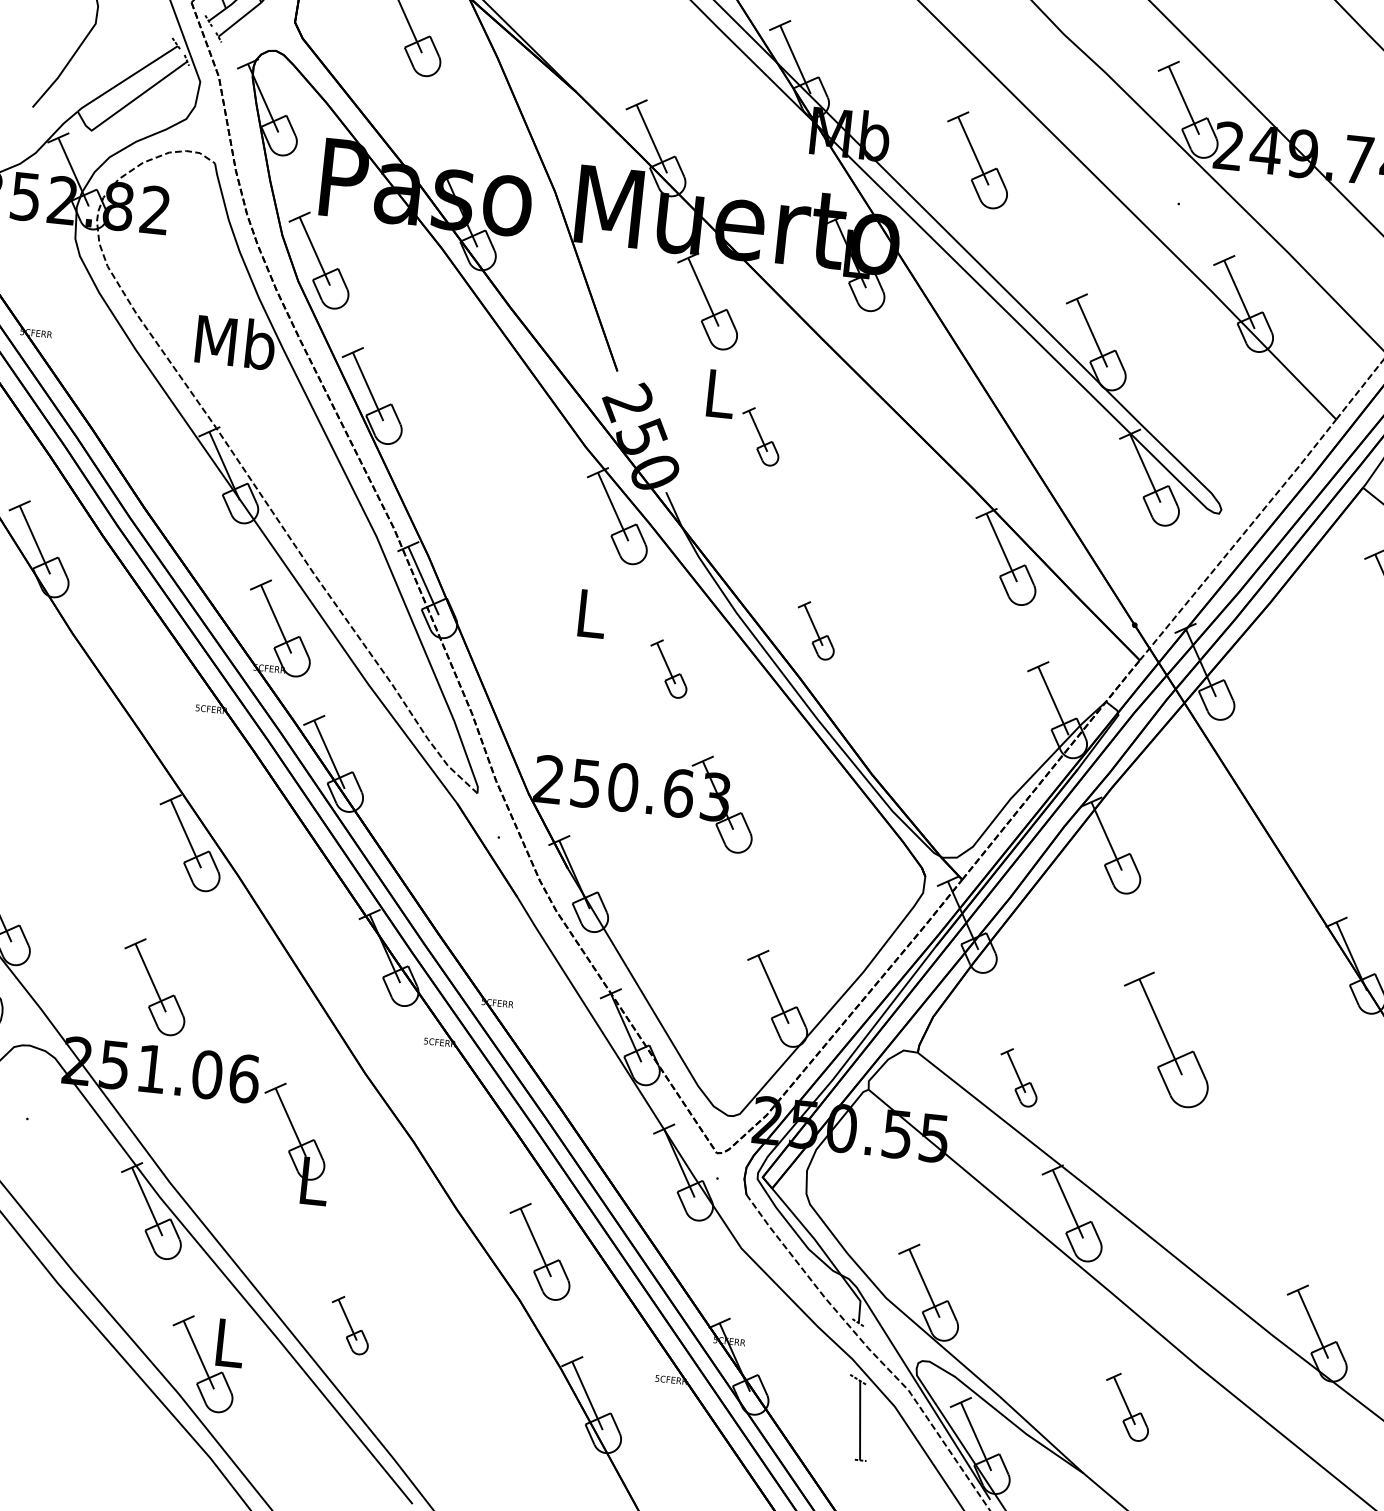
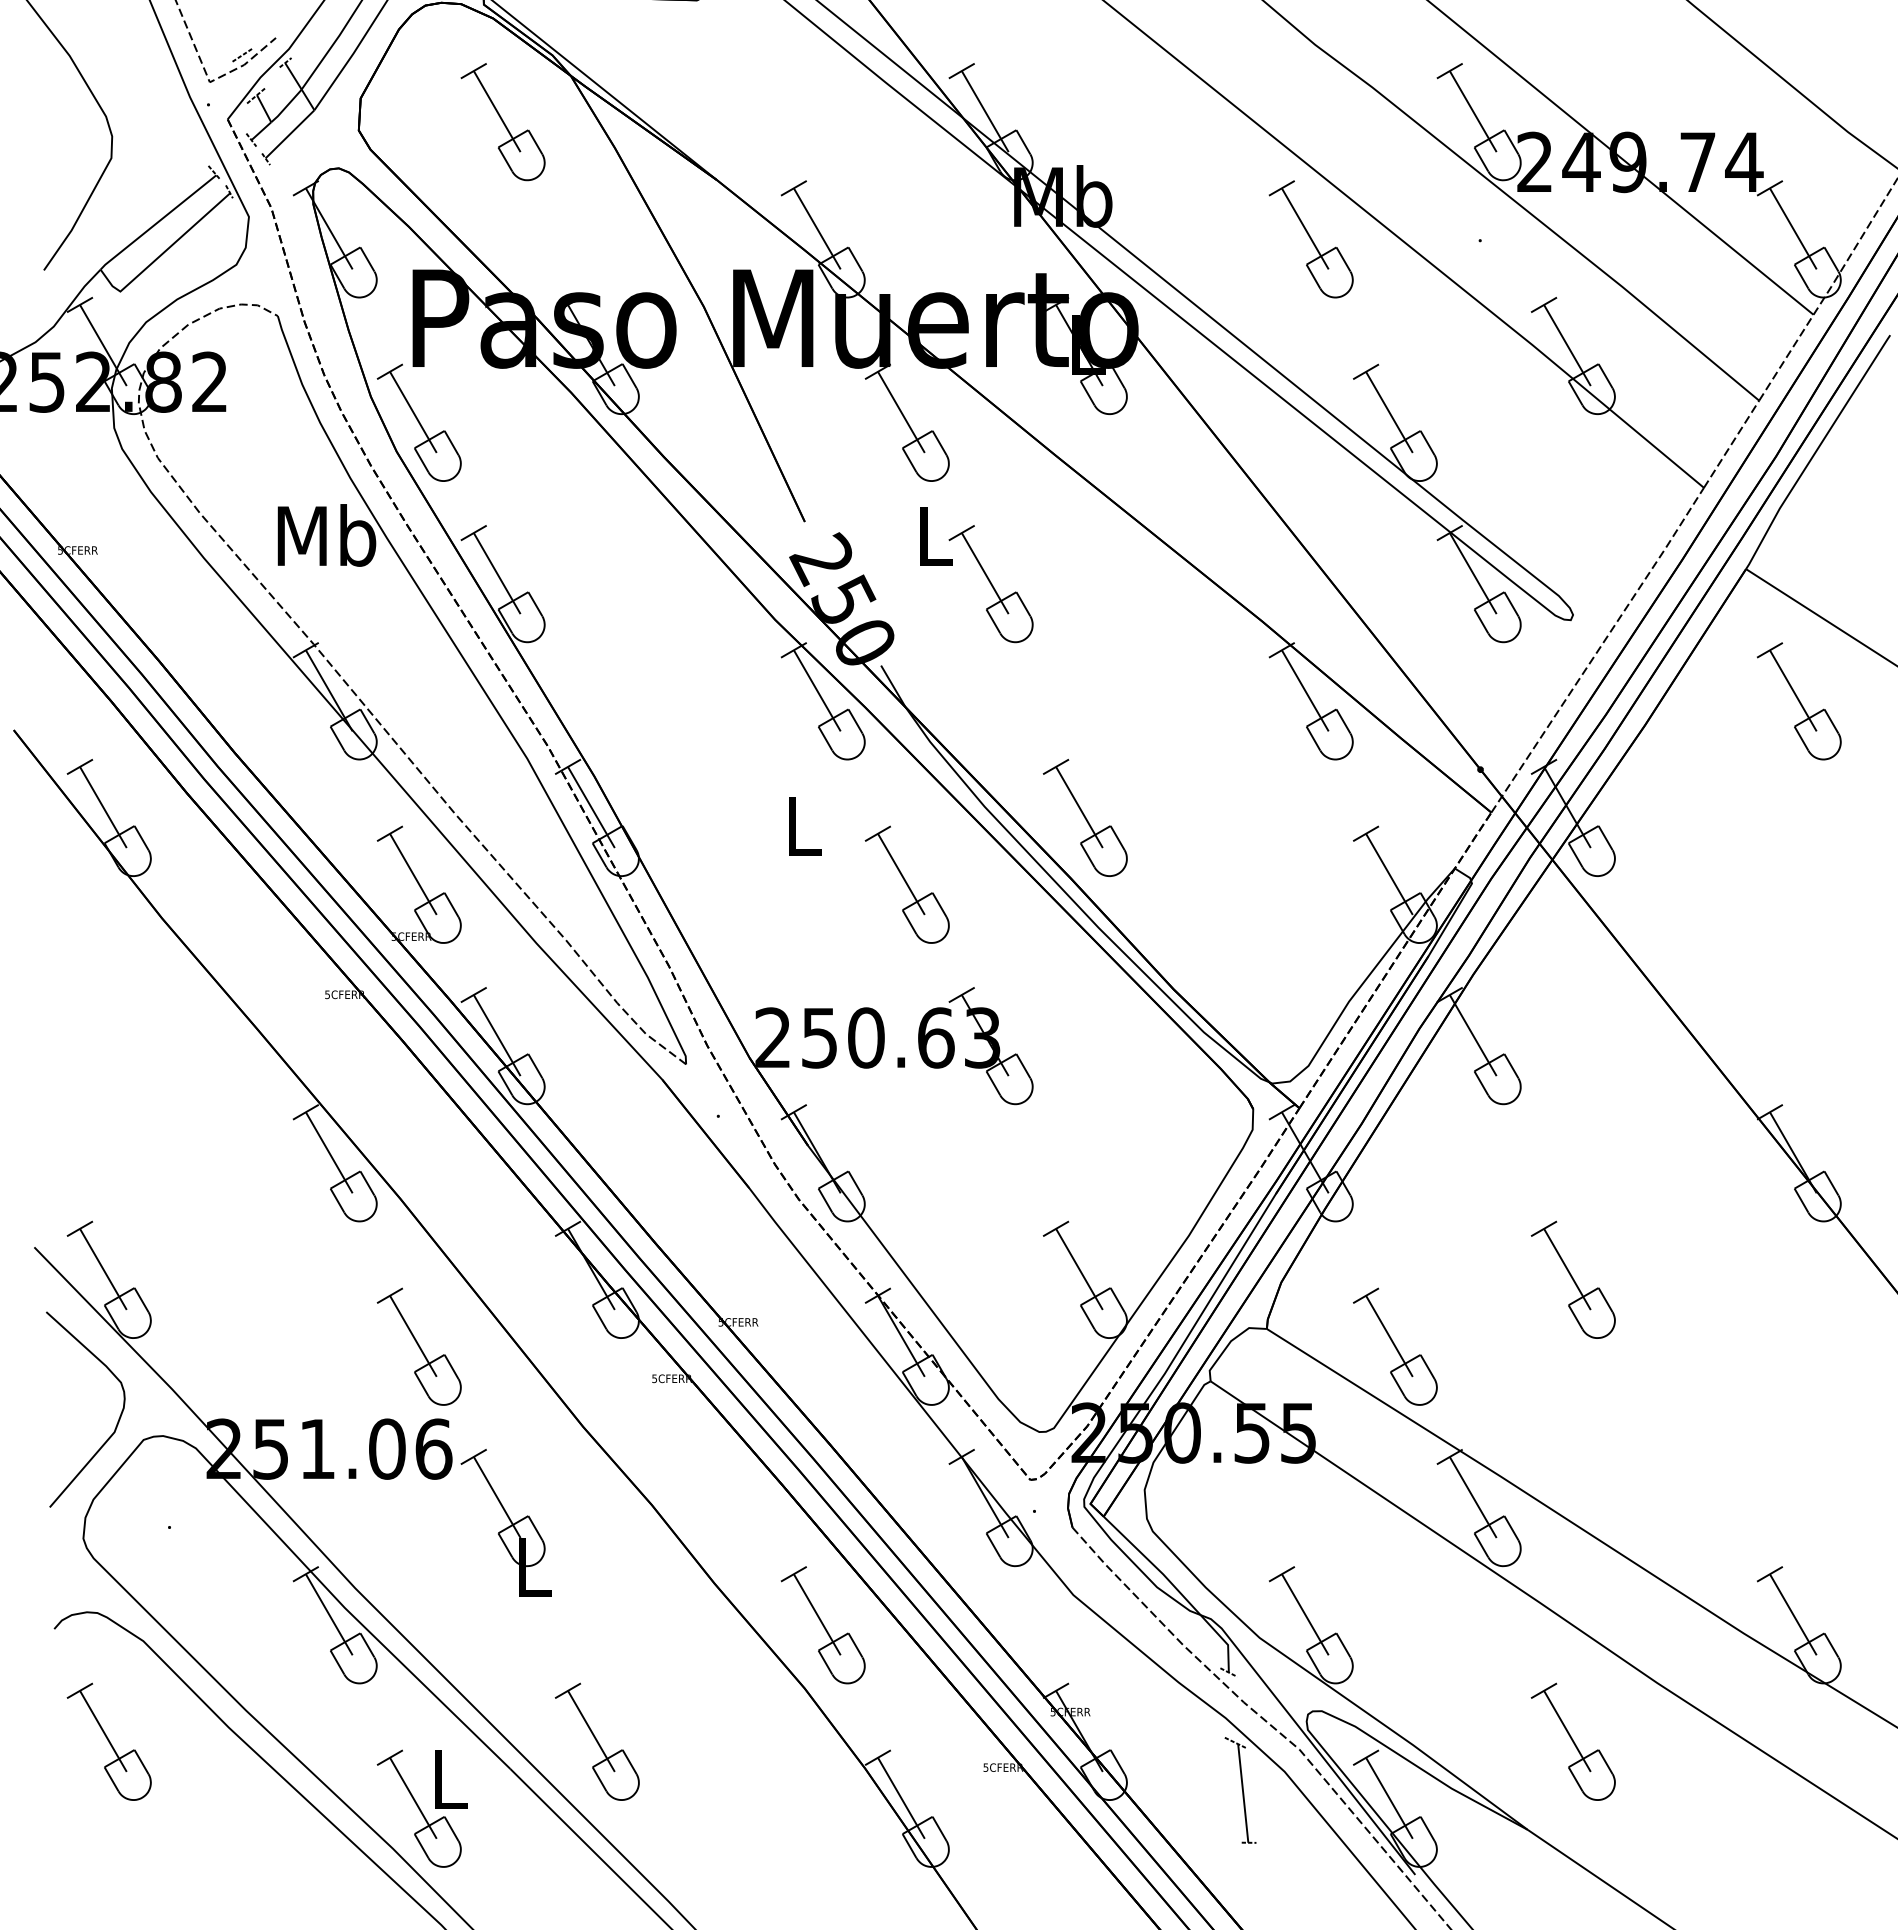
part: (976, 160) -> (1310, 239), moved
part: (760, 436) -> (990, 584), size x1.67
part: (815, 630) -> (1084, 817), size x1.67
part: (668, 668) -> (906, 884), size x1.67
part: (153, 986) -> (418, 1346), moved
part: (1165, 1038) -> (1572, 1279), size x0.71
part: (1018, 1077) -> (1395, 1346), size x1.67
part: (349, 1325) -> (596, 1741), size x1.67
part: (1126, 1406) -> (1572, 1741), size x1.43

